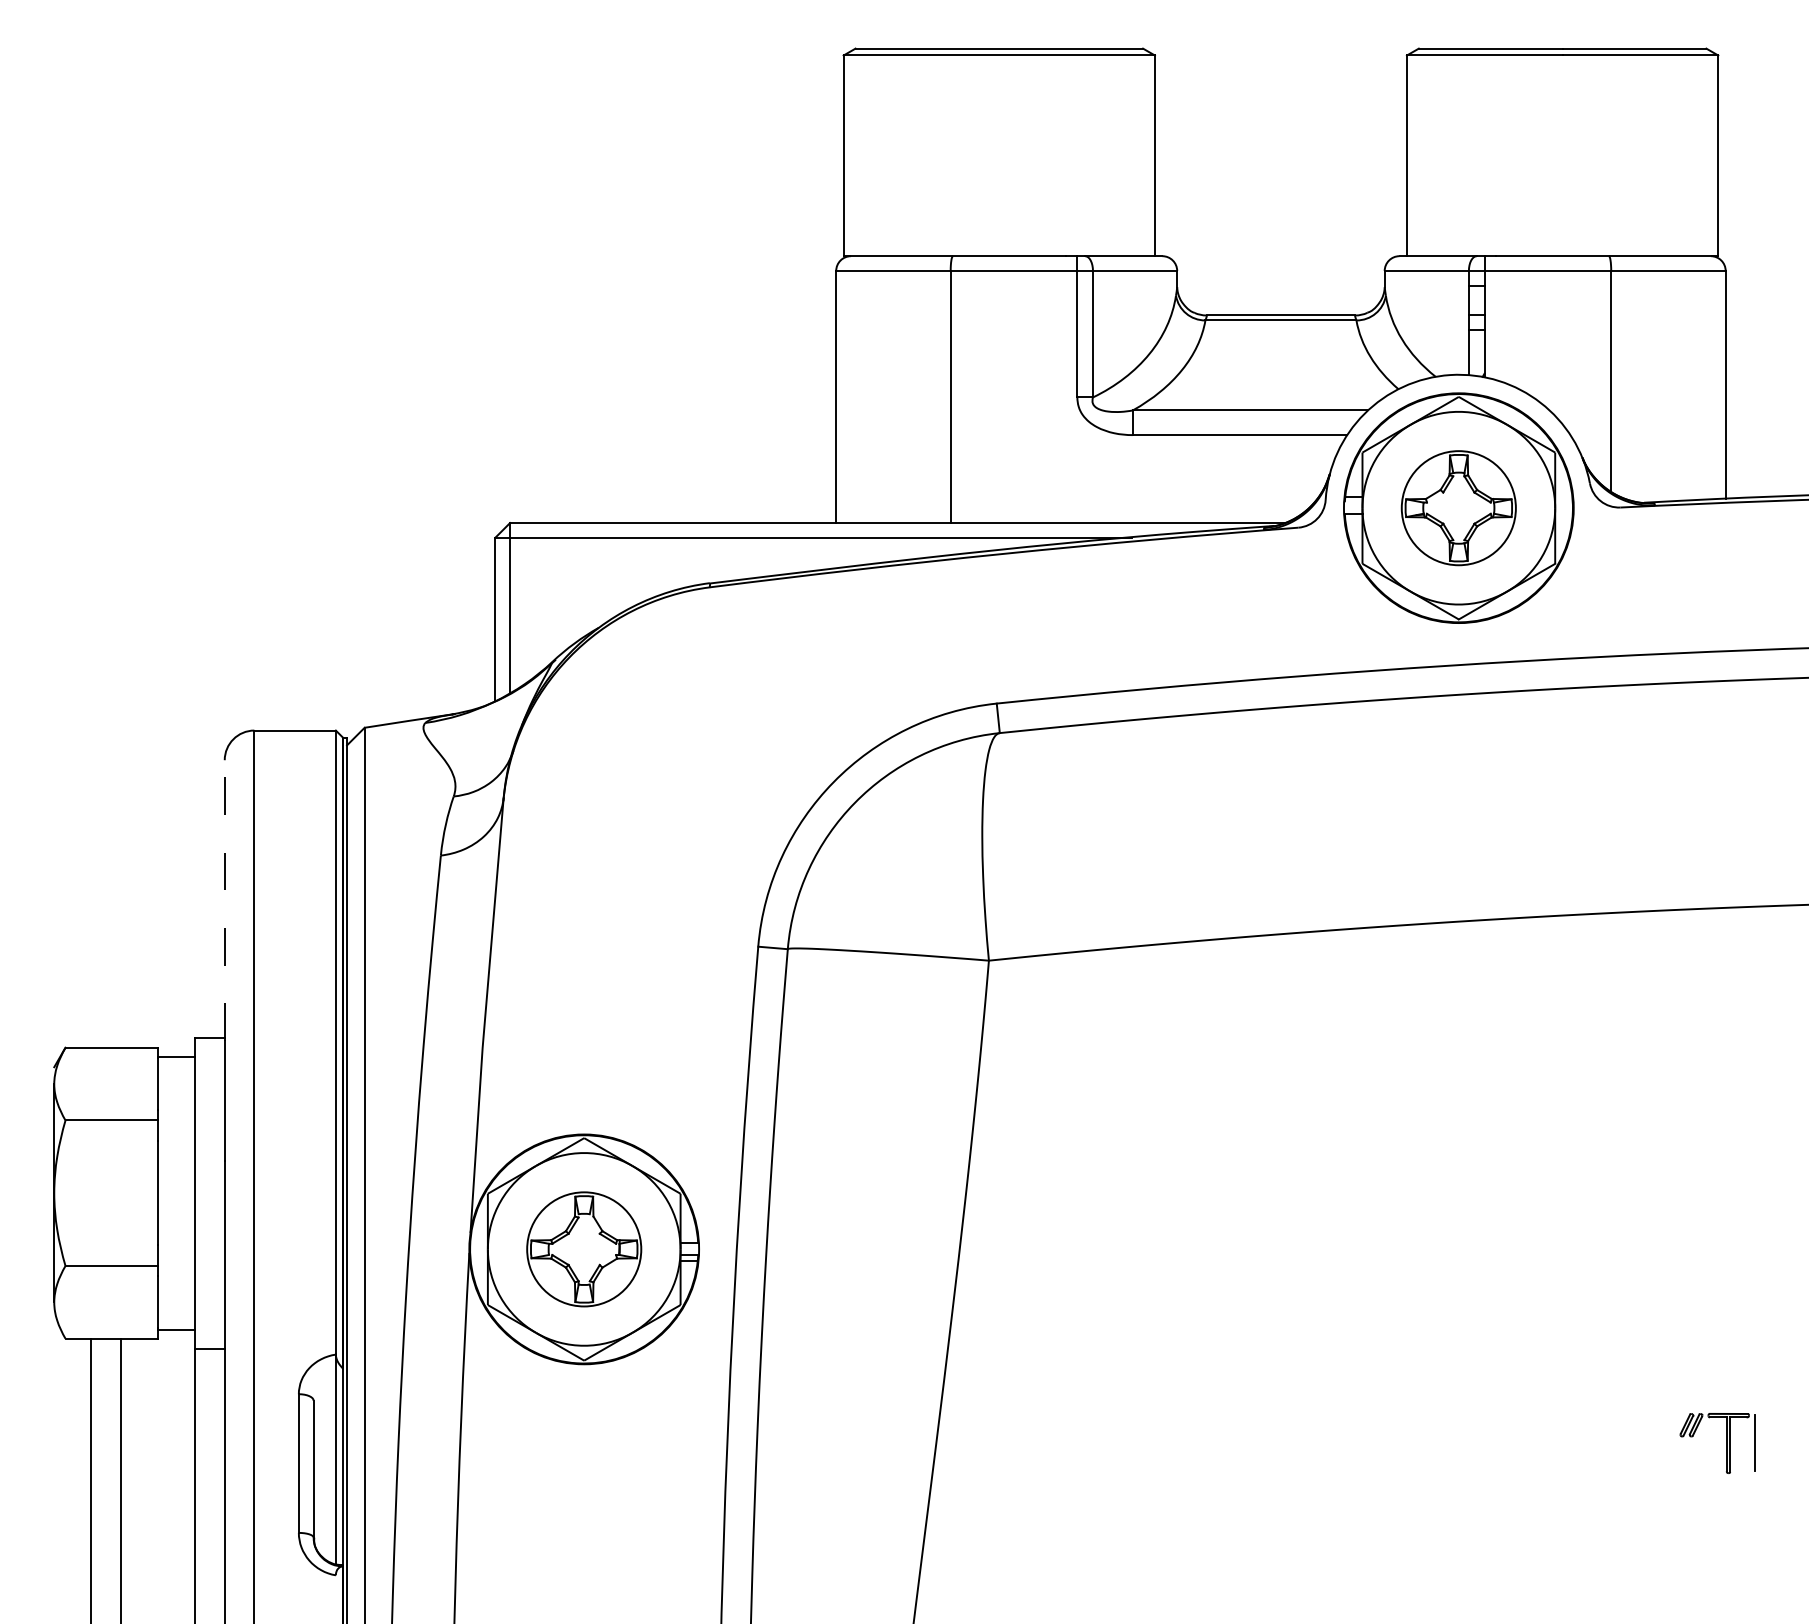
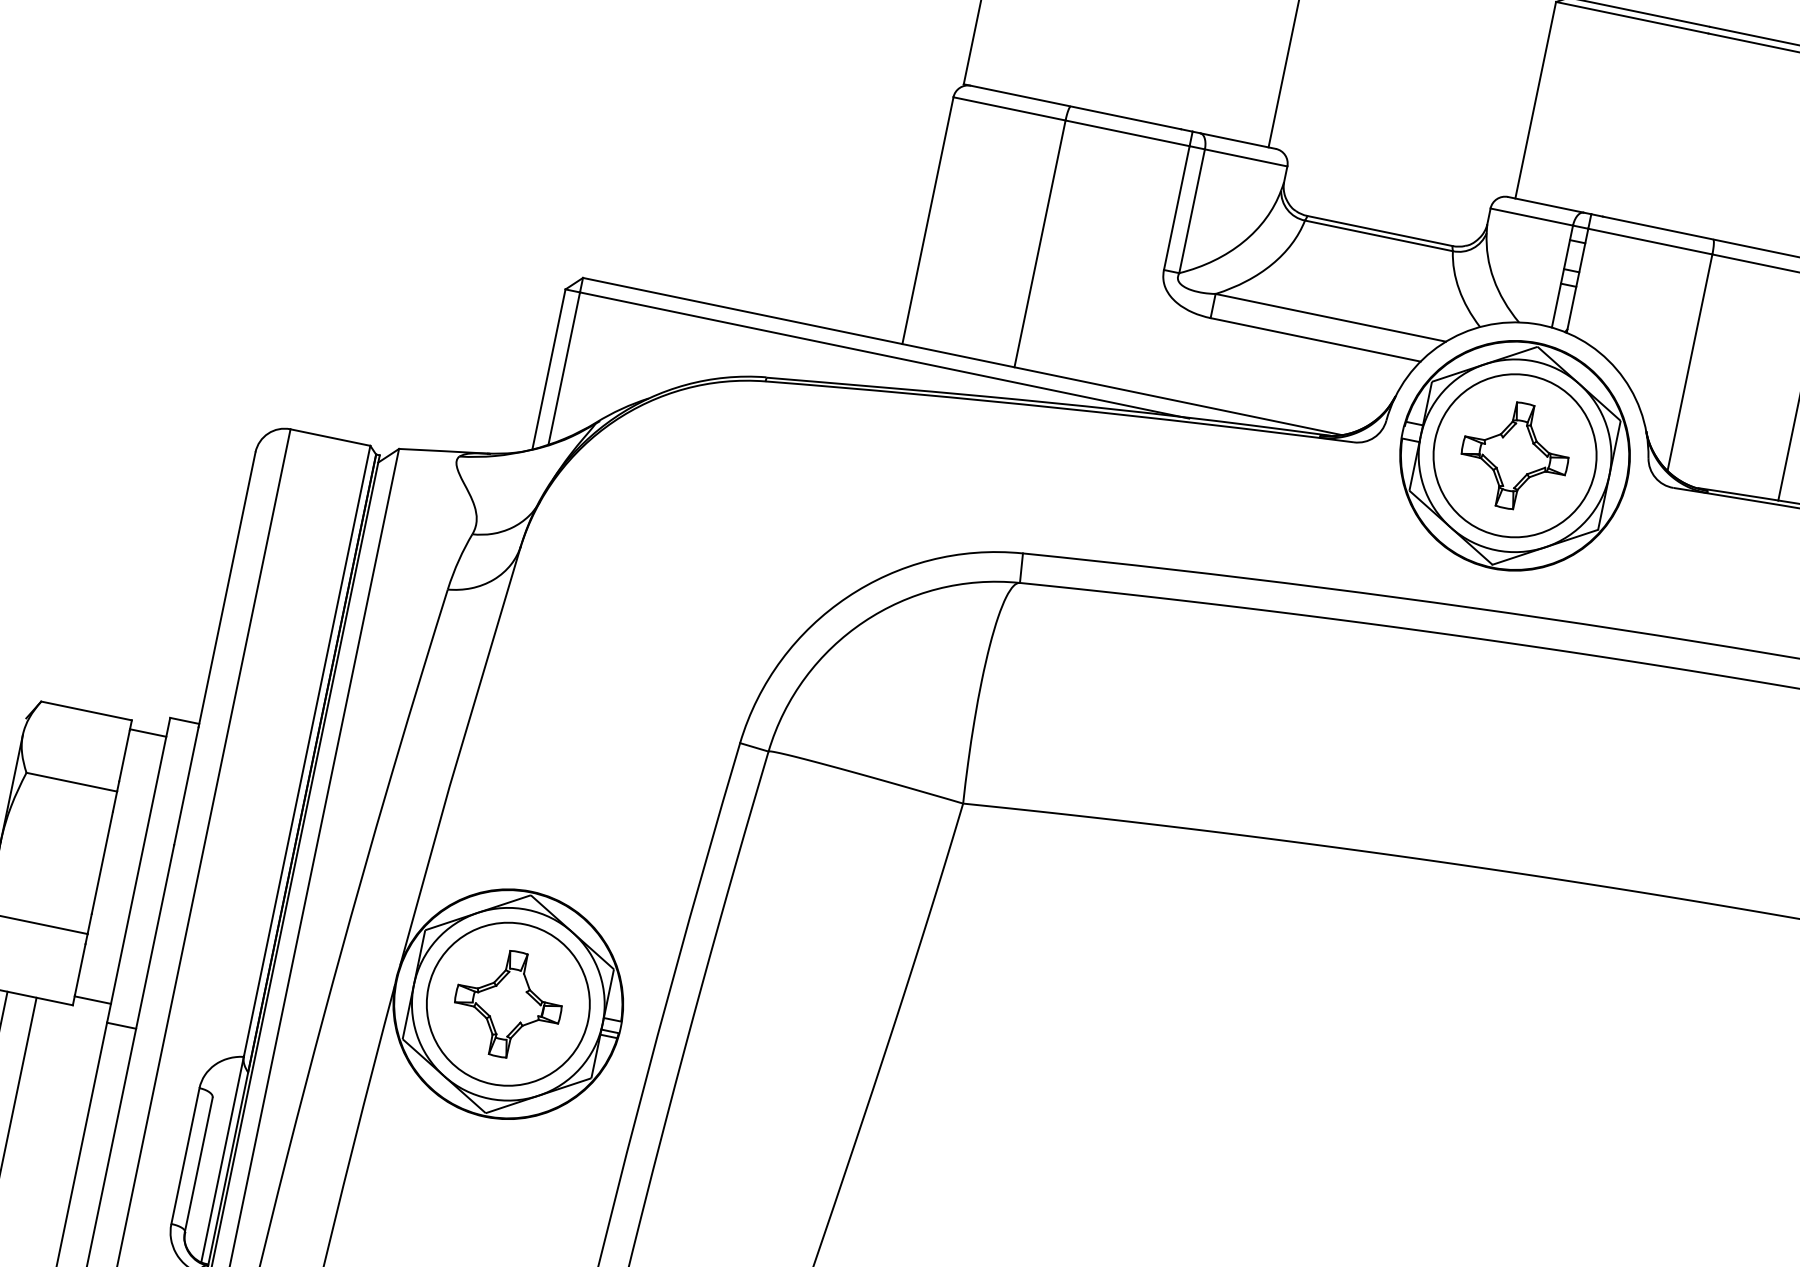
circle: (1458, 507) -> (1514, 455), size x1.43
line: (224, 900) -> (226, 589), dashed -> solid
circle: (583, 1248) -> (507, 1003), size x1.43

